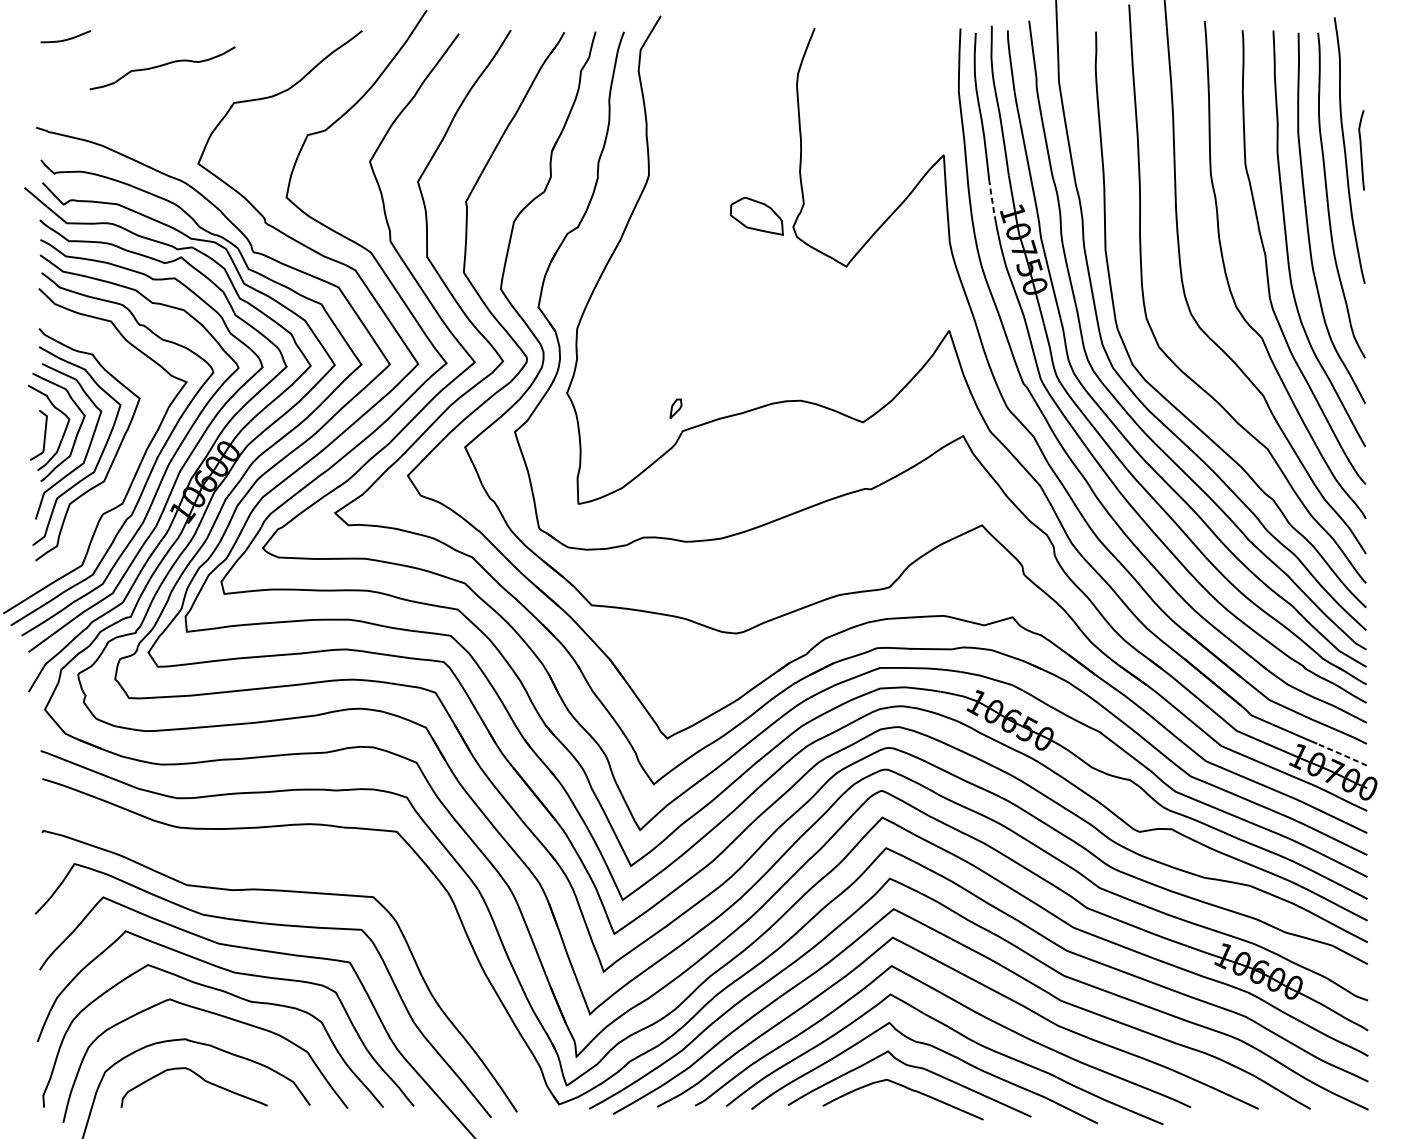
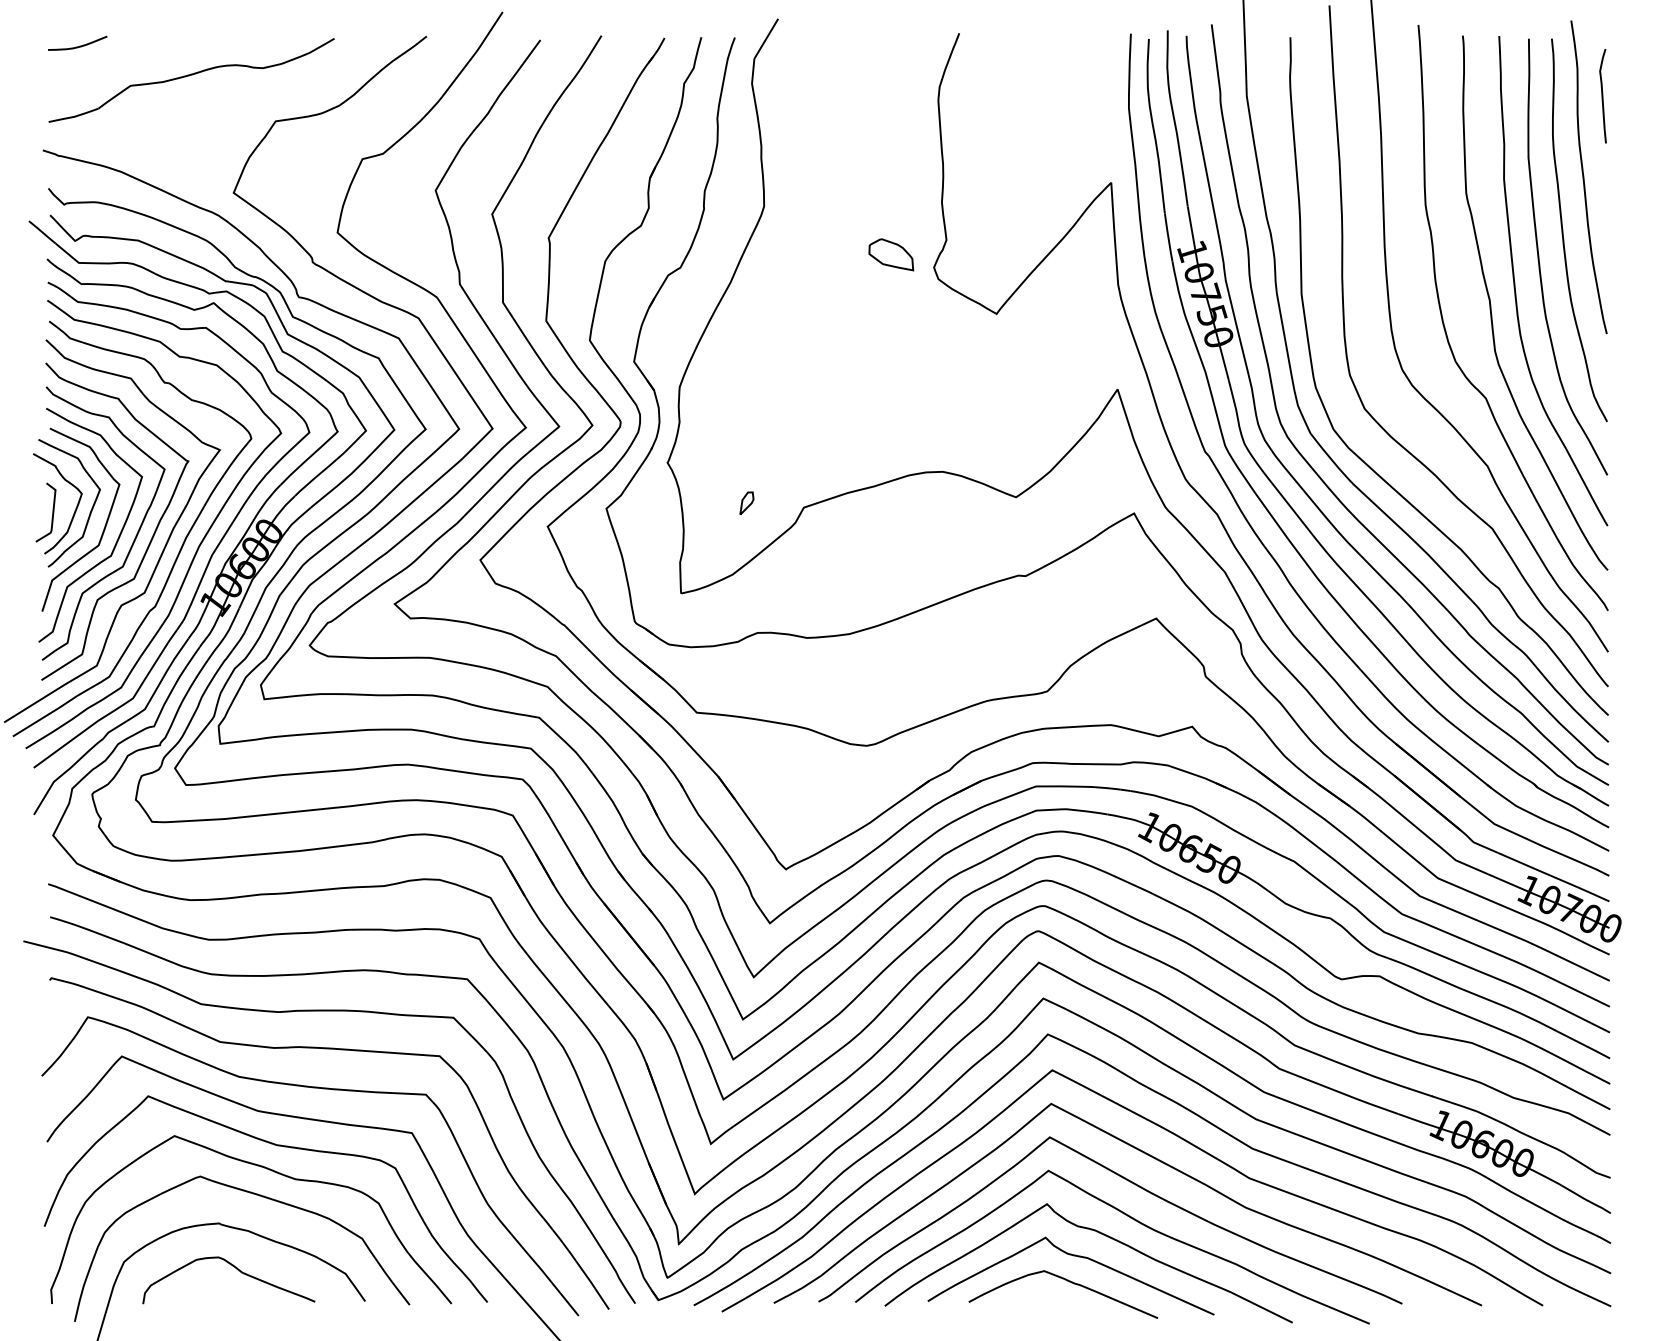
part: (162, 68) -> (191, 80), size x1.67
curve: (1361, 150) -> (1602, 96), moved
line: (992, 201) -> (1168, 237), dashed -> solid
part: (757, 216) -> (891, 254), size x0.71
part: (675, 408) -> (746, 502), moved
curve: (127, 458) -> (150, 539), added
line: (1342, 754) -> (1580, 888), dashed -> solid
curve: (279, 859) -> (329, 1011), added

